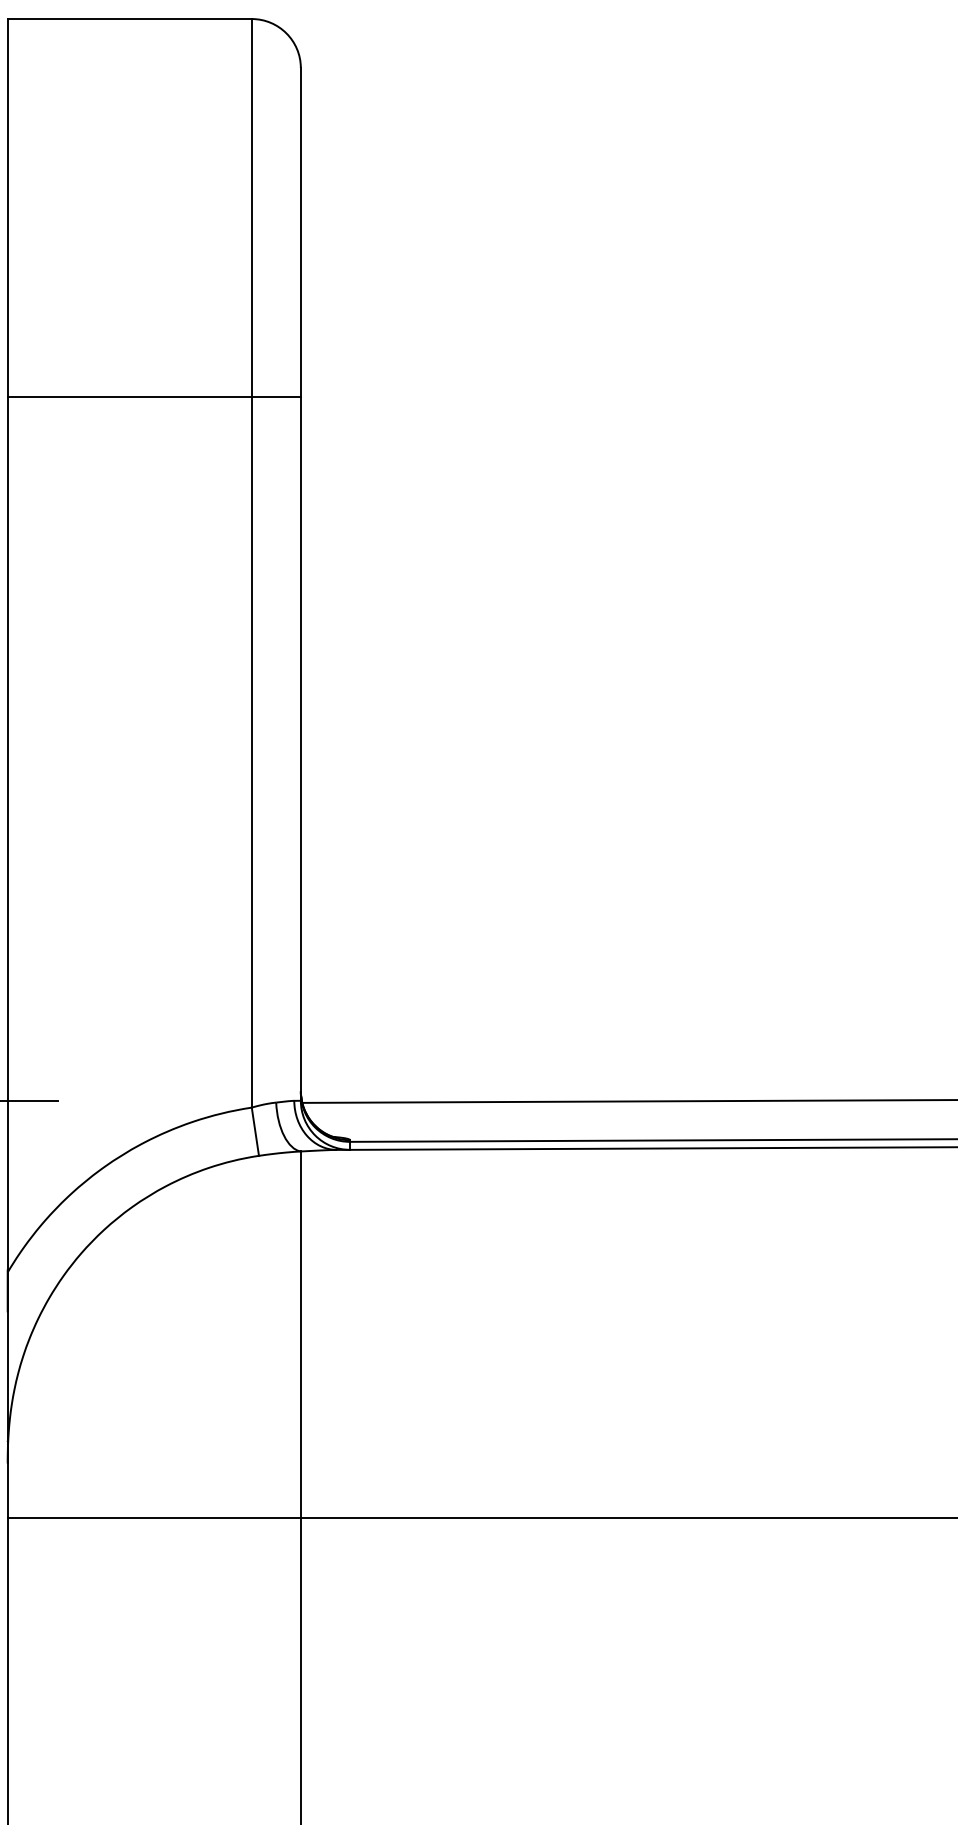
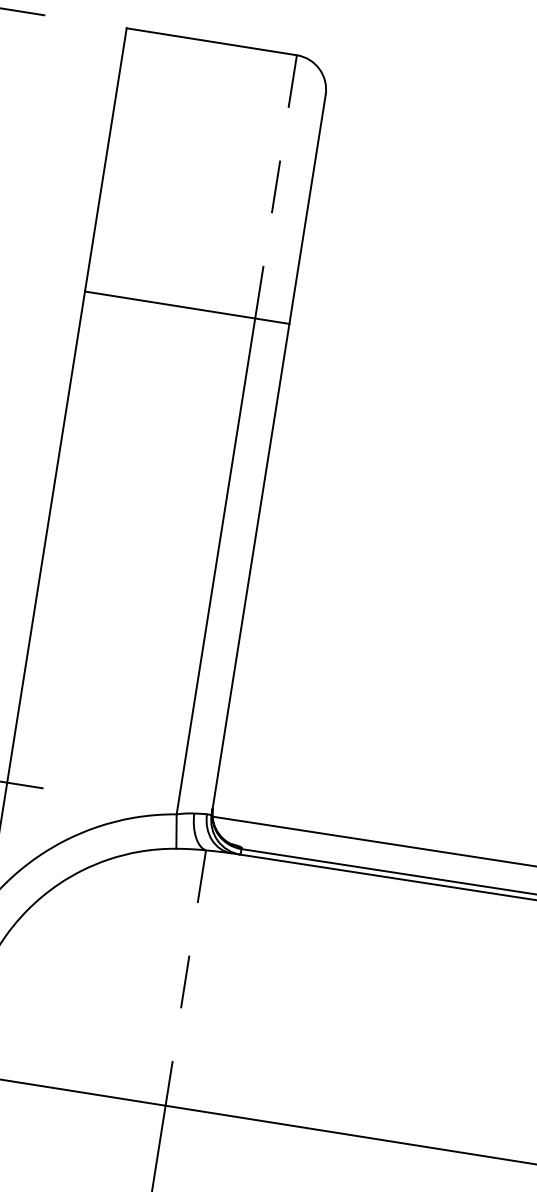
line: (251, 207) -> (275, 186), solid -> dashed
line: (300, 1335) -> (185, 978), solid -> dashed

